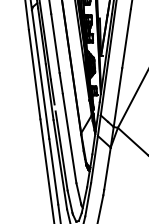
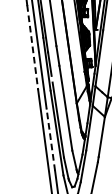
line: (34, 75) -> (32, 48), solid -> dashed
line: (53, 171) -> (50, 139), solid -> dashed

